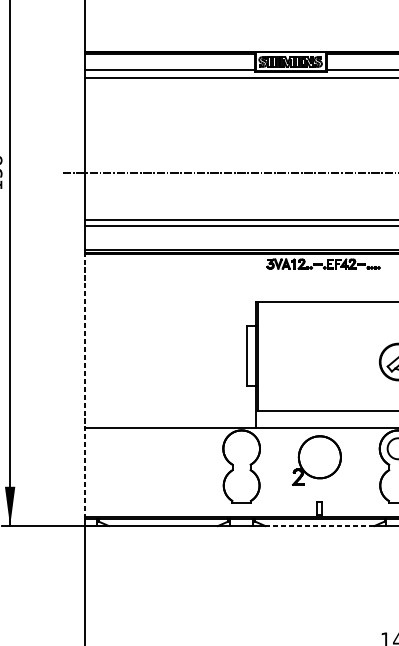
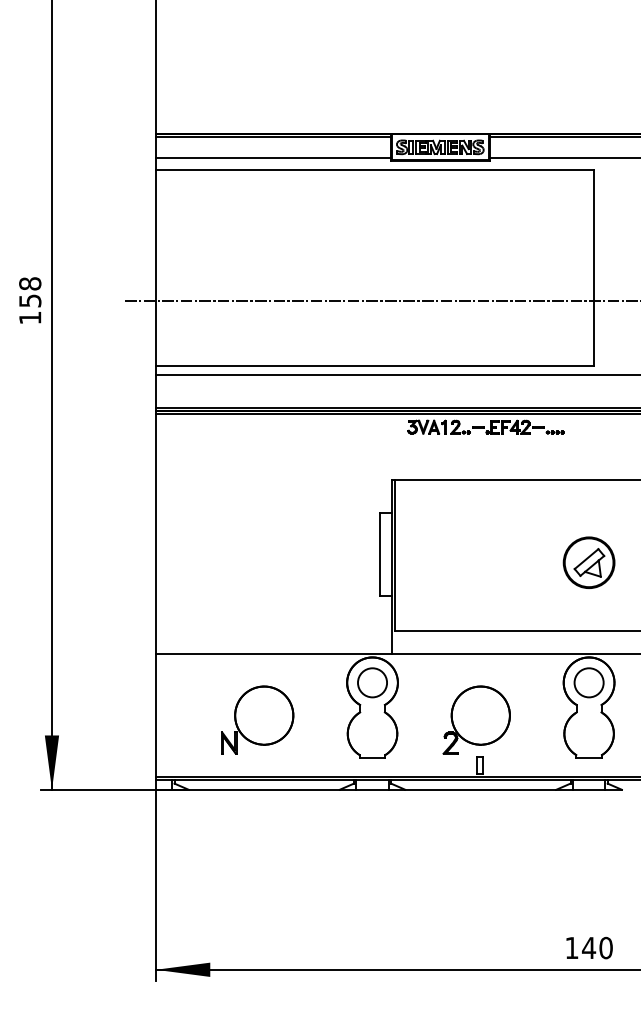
line: (84, 385) -> (155, 595), dashed -> solid
circle: (241, 448) -> (372, 682), added
part: (316, 460) -> (476, 719), moved
part: (158, 475) -> (257, 719), added
line: (320, 525) -> (481, 789), dashed -> solid

